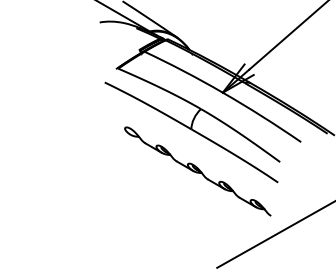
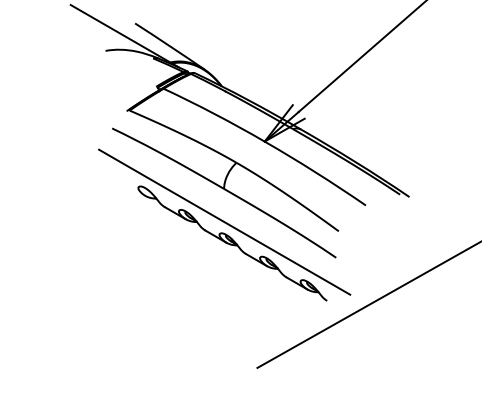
line: (191, 154) -> (224, 221), added

